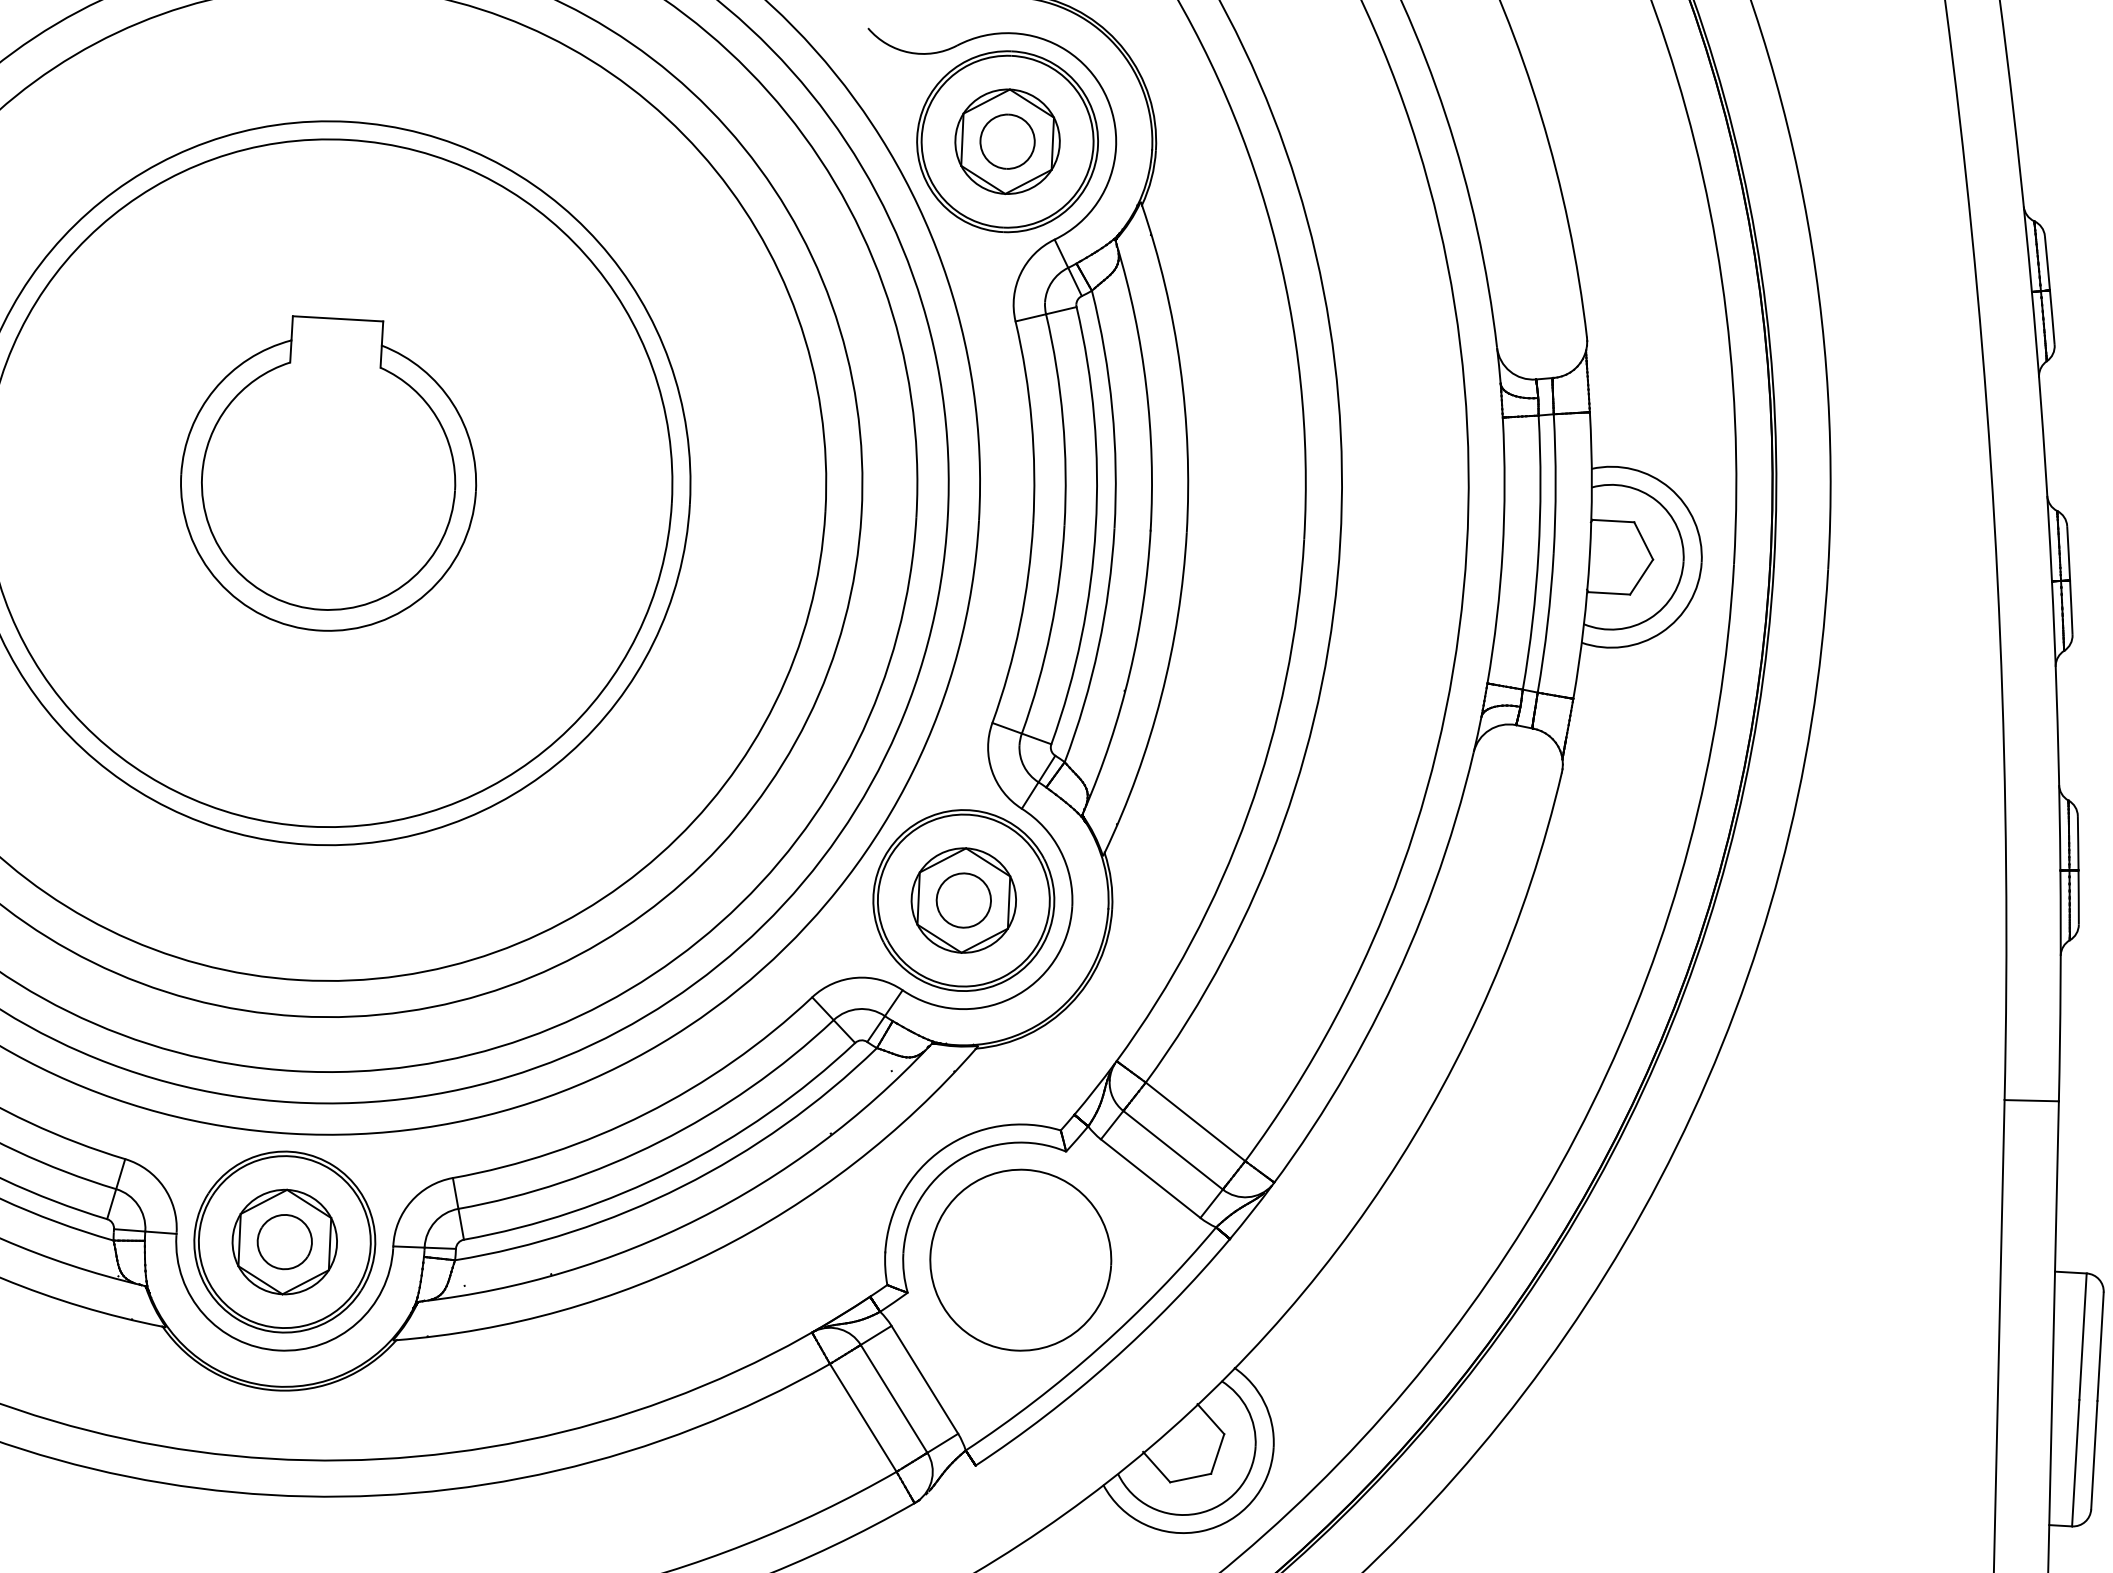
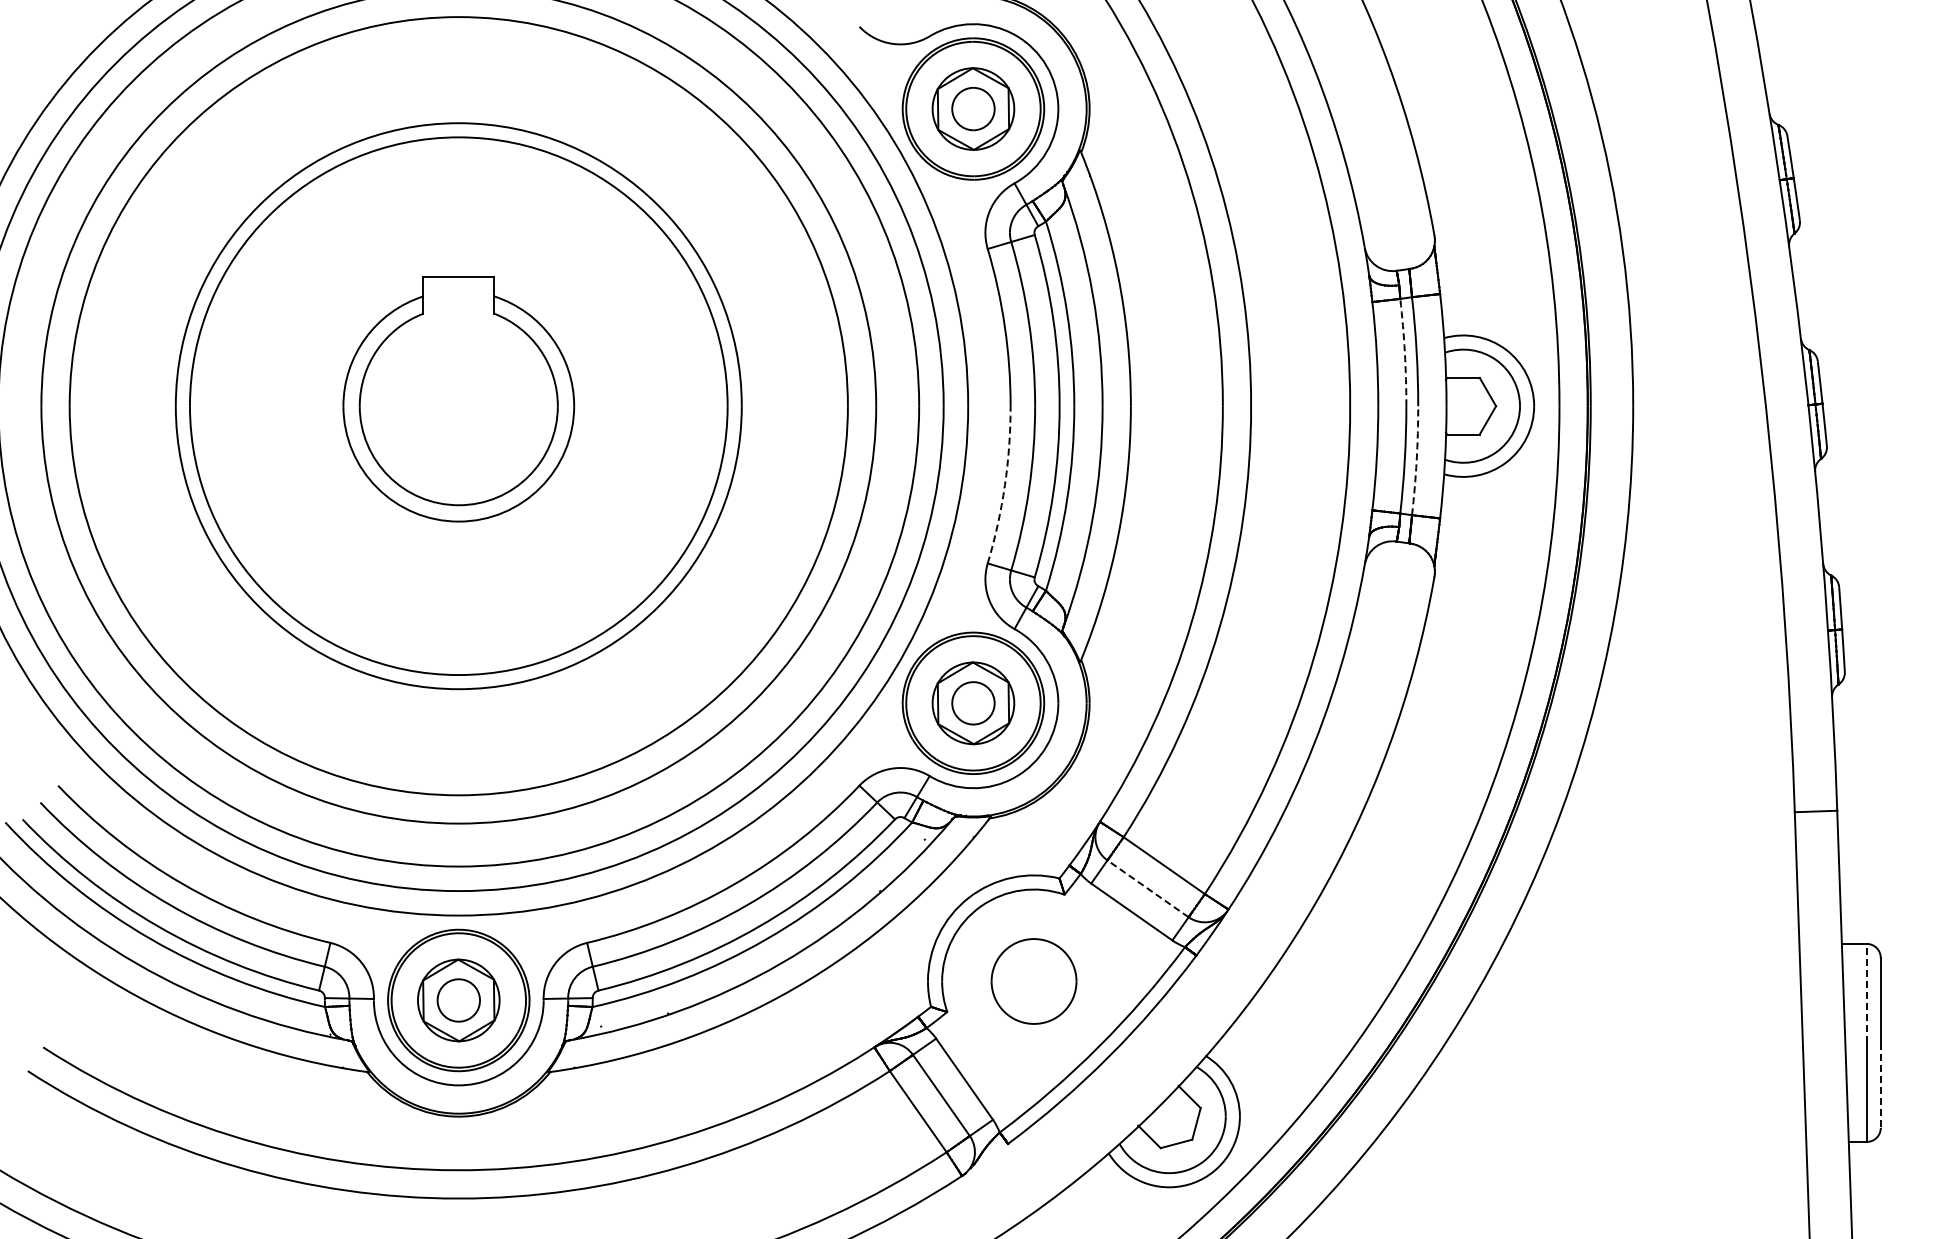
arc: (1540, 484) -> (1404, 352), solid -> dashed
arc: (1547, 623) -> (1416, 460), solid -> dashed
arc: (1019, 624) -> (1004, 485), solid -> dashed
line: (1173, 1149) -> (1148, 888), solid -> dashed
part: (1020, 1260) -> (1033, 981), size x0.6
line: (2082, 1336) -> (1866, 993), solid -> dashed
line: (2093, 1455) -> (1880, 1085), solid -> dashed

